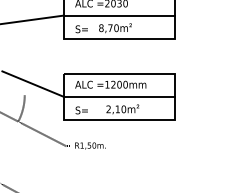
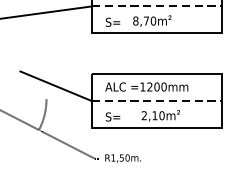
line: (119, 15) -> (156, 6), solid -> dashed
line: (119, 96) -> (156, 100), solid -> dashed

